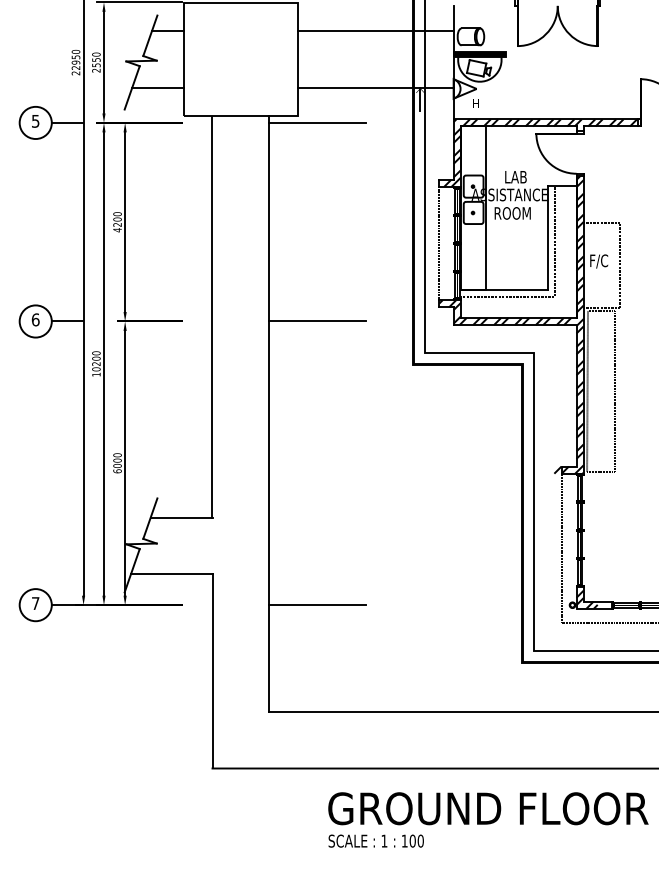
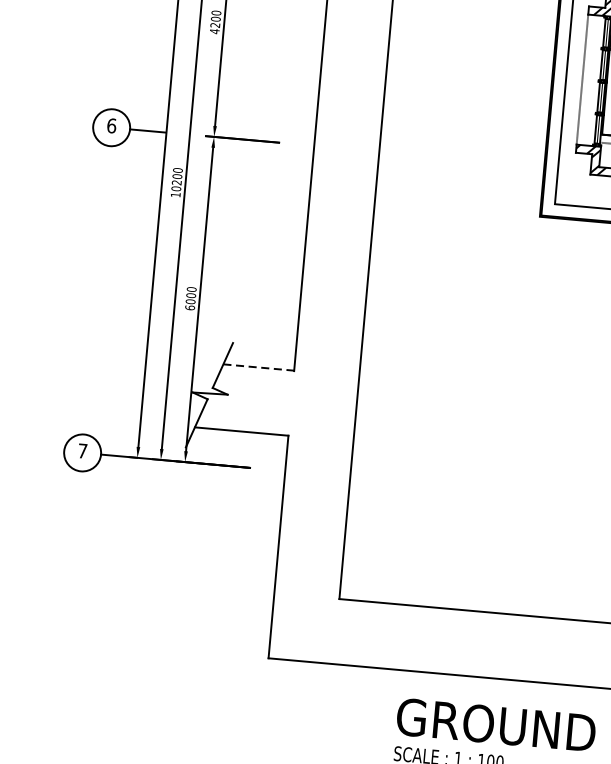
line: (316, 321) -> (433, 156), removed
line: (181, 517) -> (258, 367), solid -> dashed
line: (316, 605) -> (404, 482), removed

